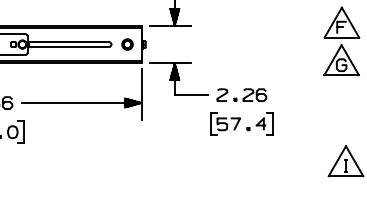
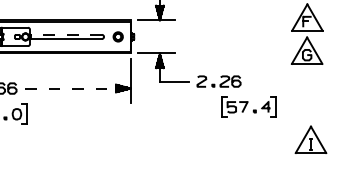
line: (67, 41) -> (65, 34), solid -> dashed
line: (81, 103) -> (77, 88), solid -> dashed
part: (241, 123) -> (248, 106), moved

